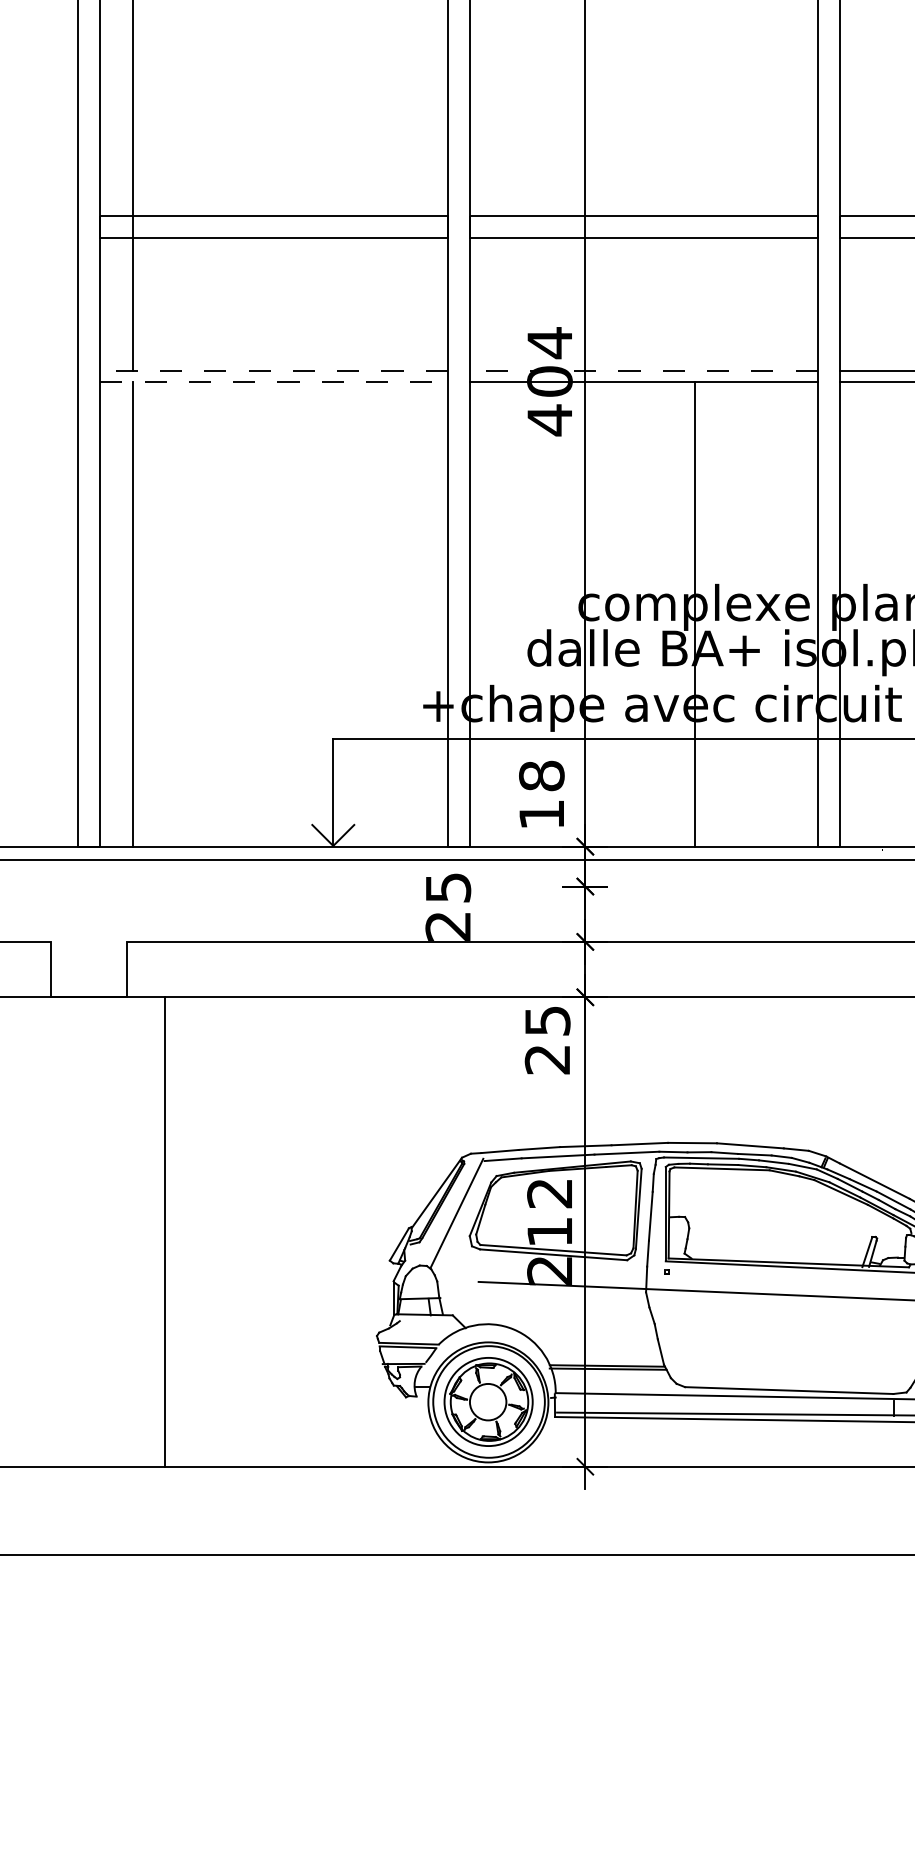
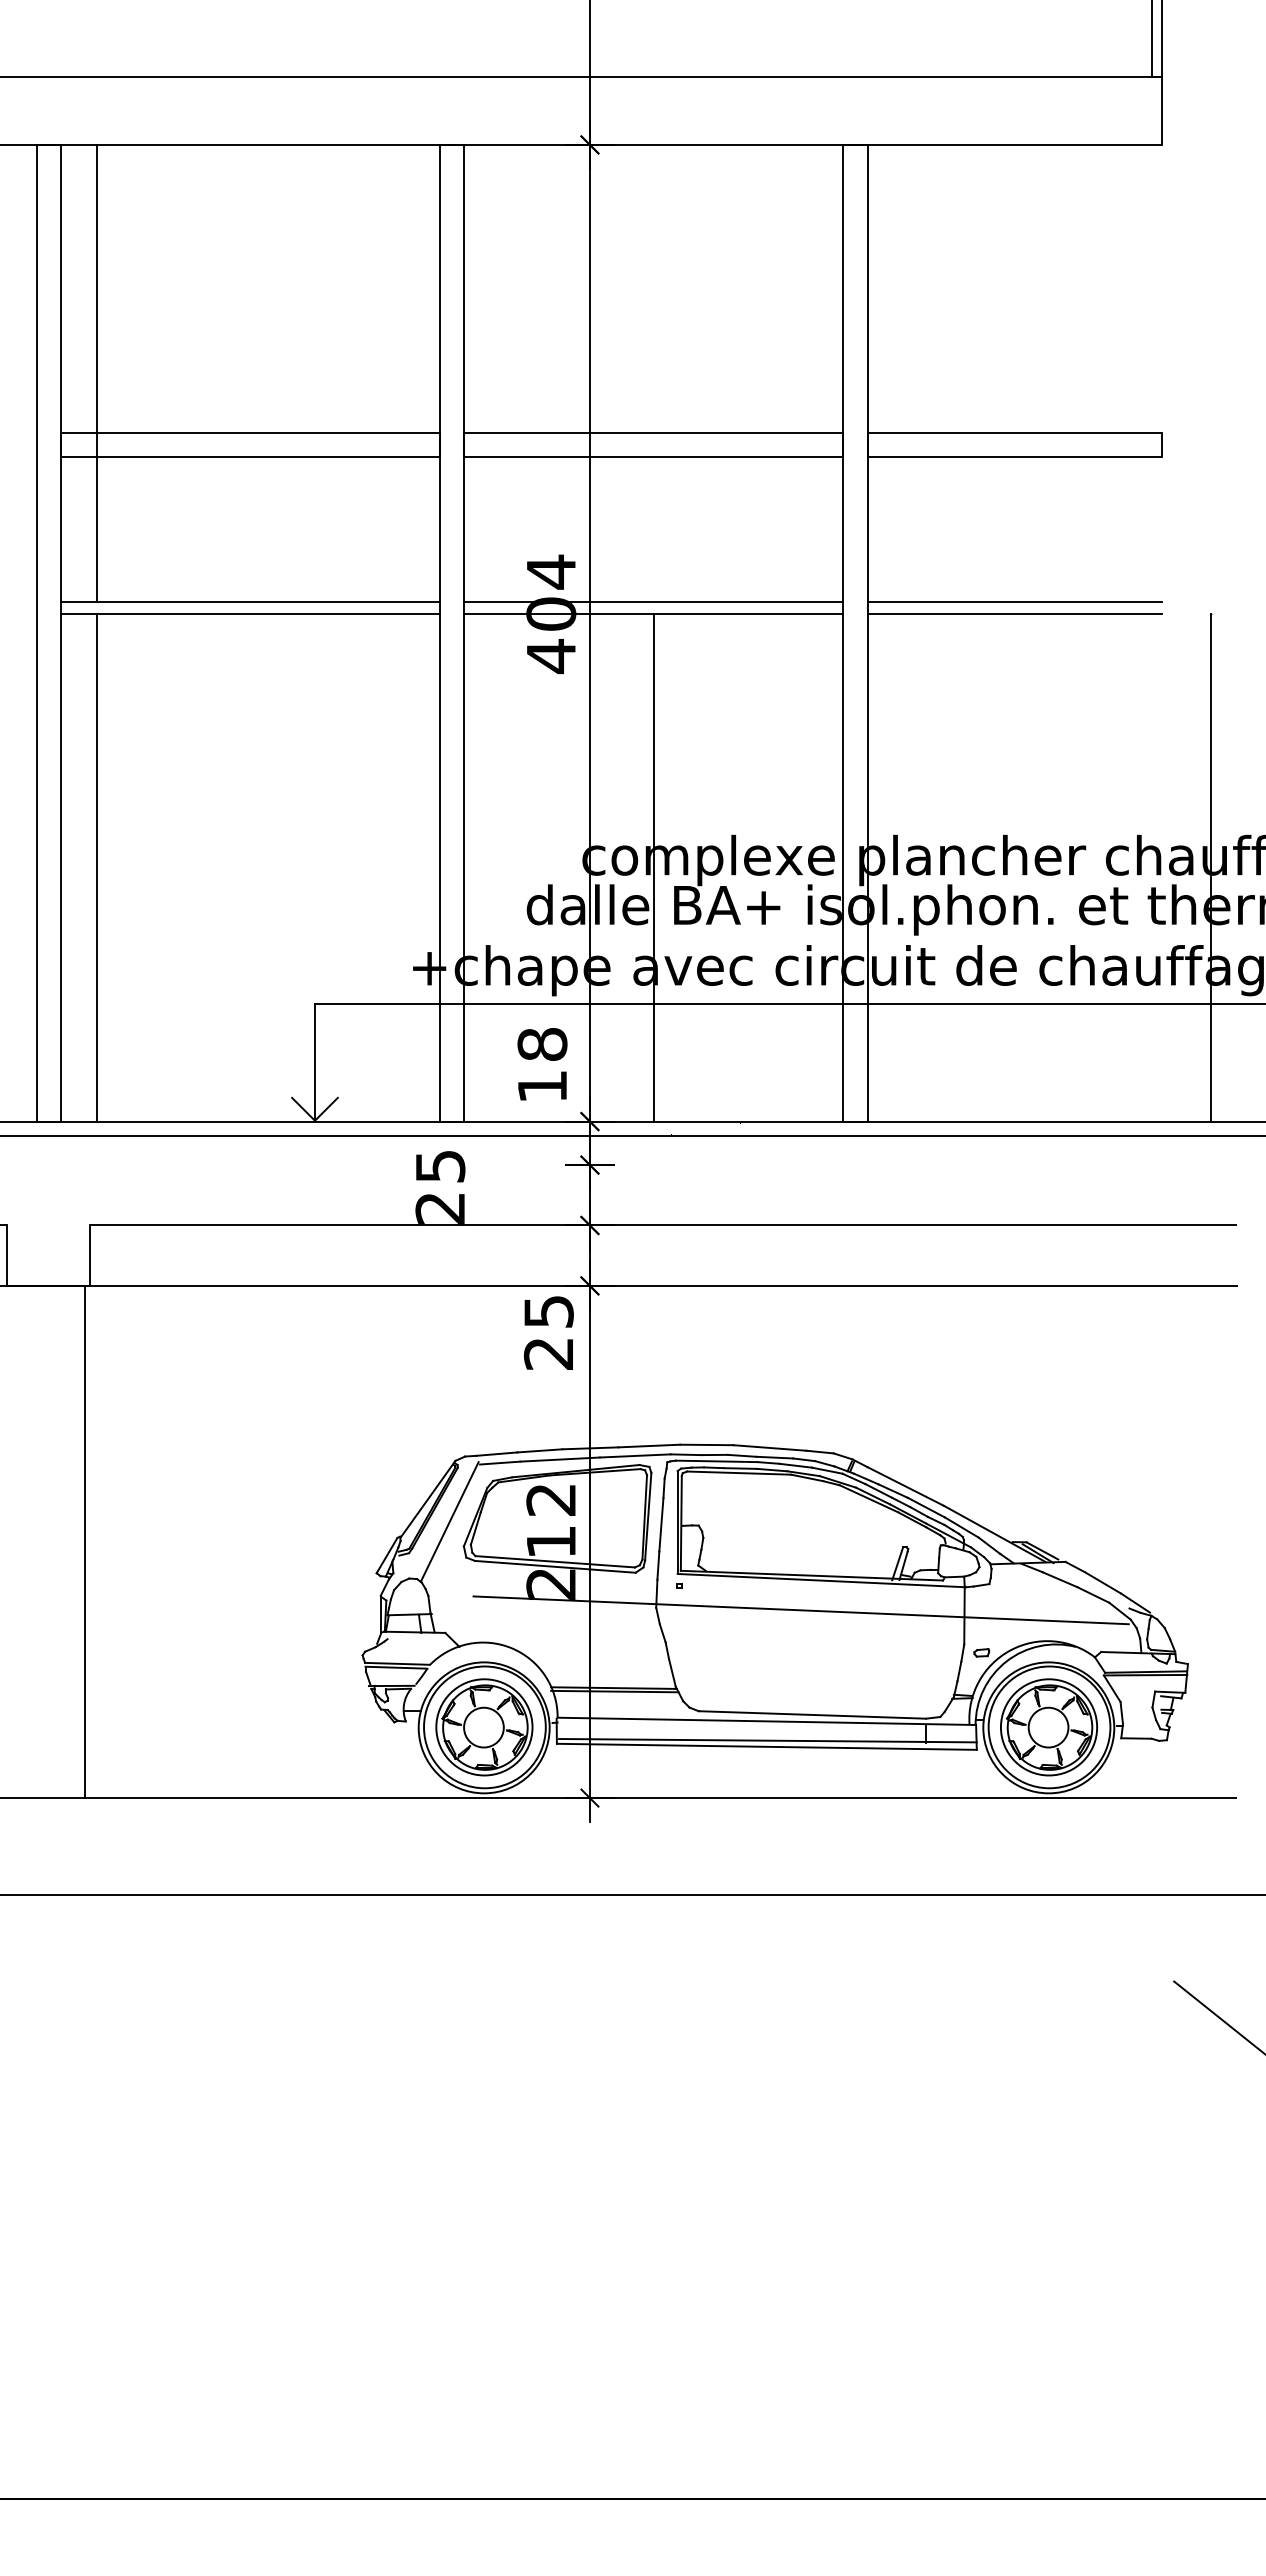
line: (274, 370) -> (250, 602), dashed -> solid
line: (643, 370) -> (653, 602), dashed -> solid
line: (274, 381) -> (250, 614), dashed -> solid
line: (694, 613) -> (653, 867), moved
line: (165, 1231) -> (84, 1541), moved

